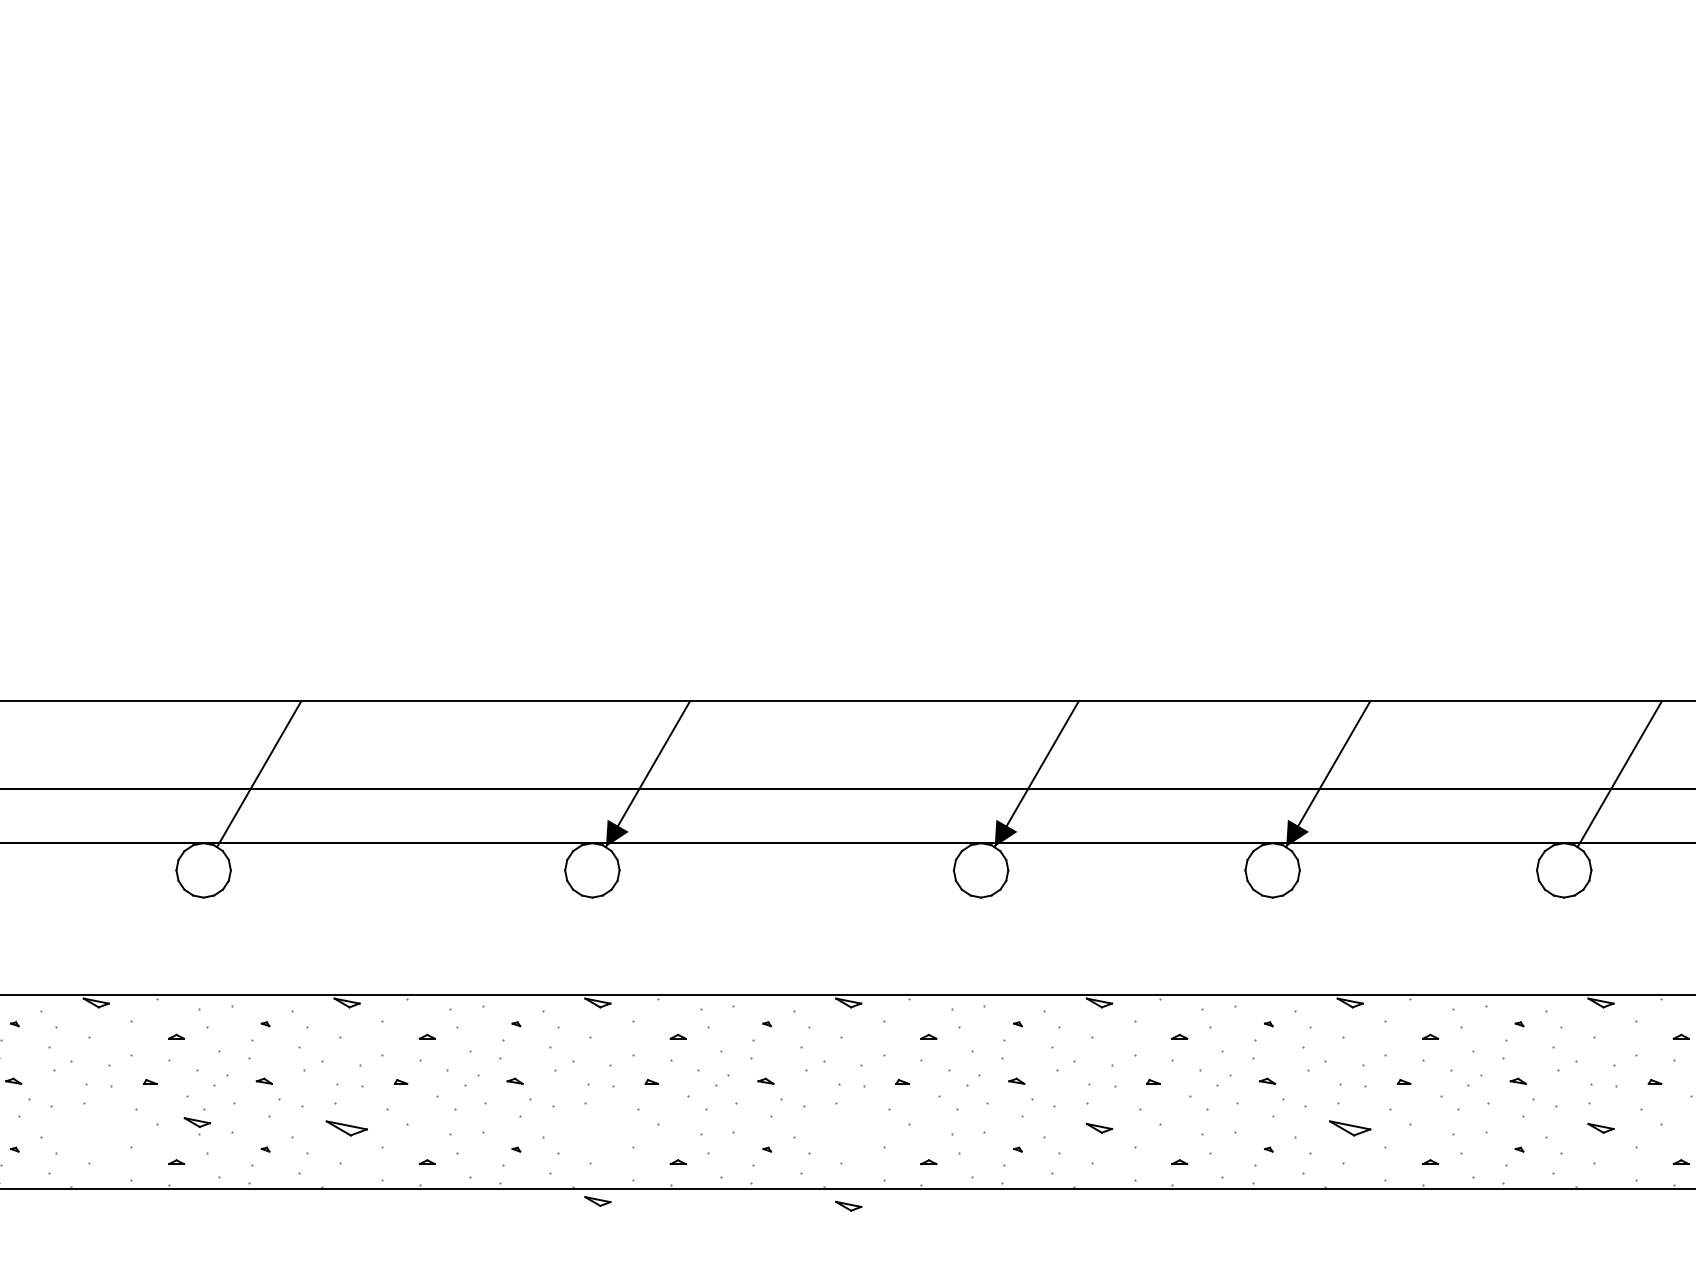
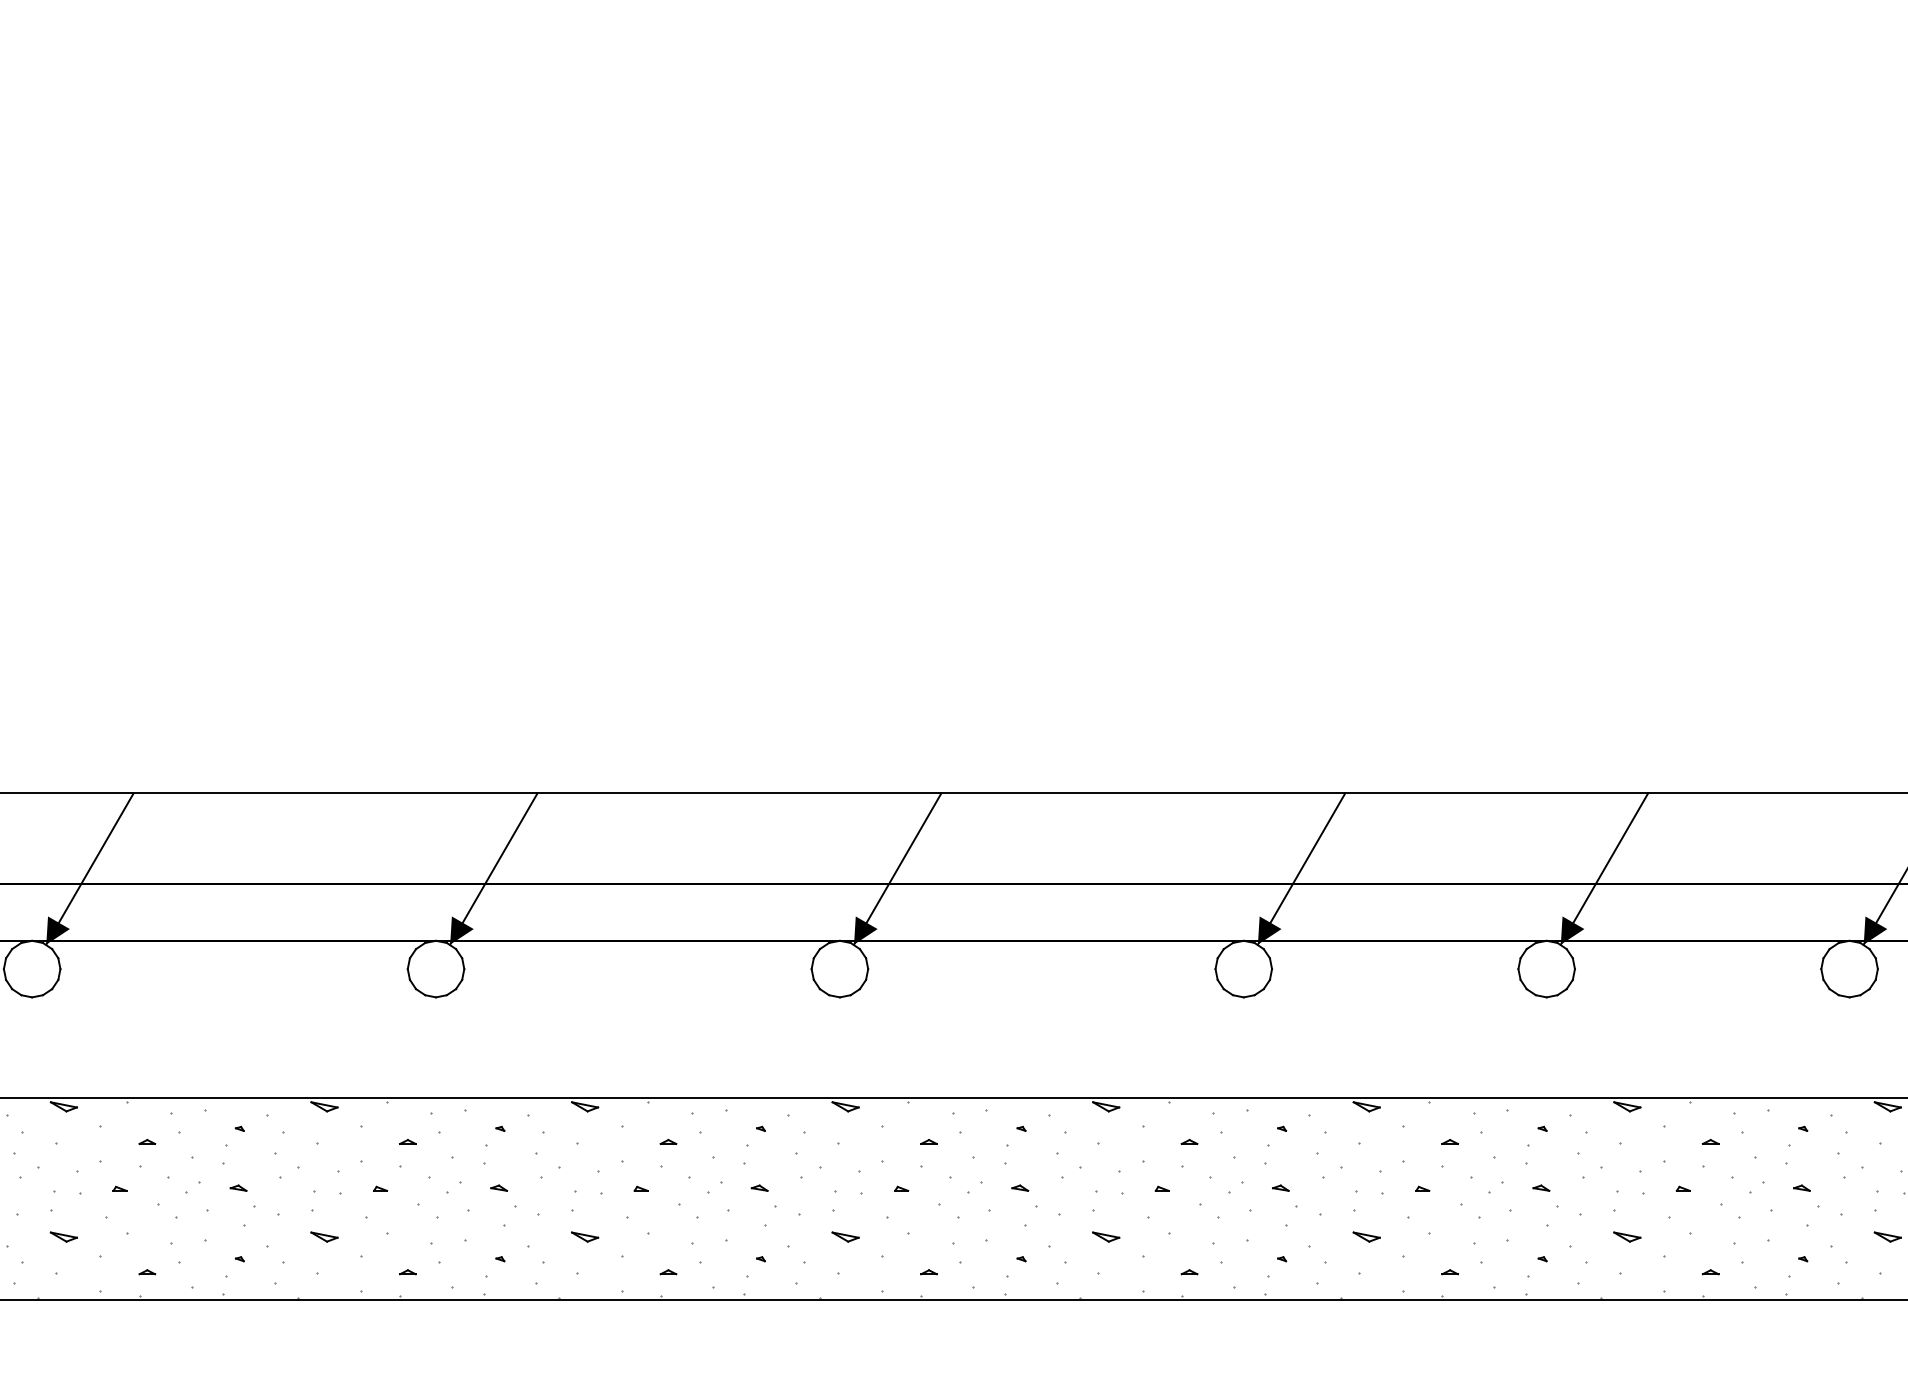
fill: (228, 833) -> (461, 930), added
fill: (1589, 833) -> (1875, 930), added
part: (197, 1122) -> (324, 1236), moved
part: (347, 1127) -> (585, 1236), size x0.62
part: (1350, 1127) -> (1627, 1236), size x0.62
part: (597, 1200) -> (845, 1236), moved
part: (848, 1205) -> (1106, 1236), moved

